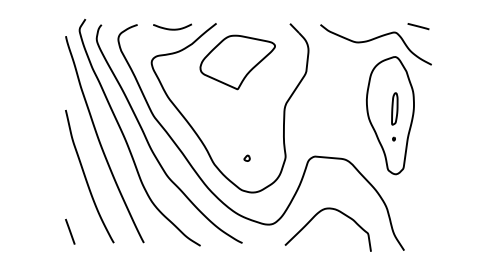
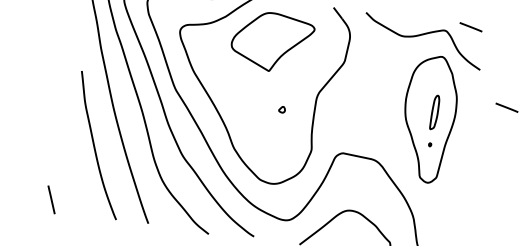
line: (460, 96) -> (506, 107), added
part: (246, 157) -> (281, 108), moved
line: (70, 231) -> (51, 199), moved

